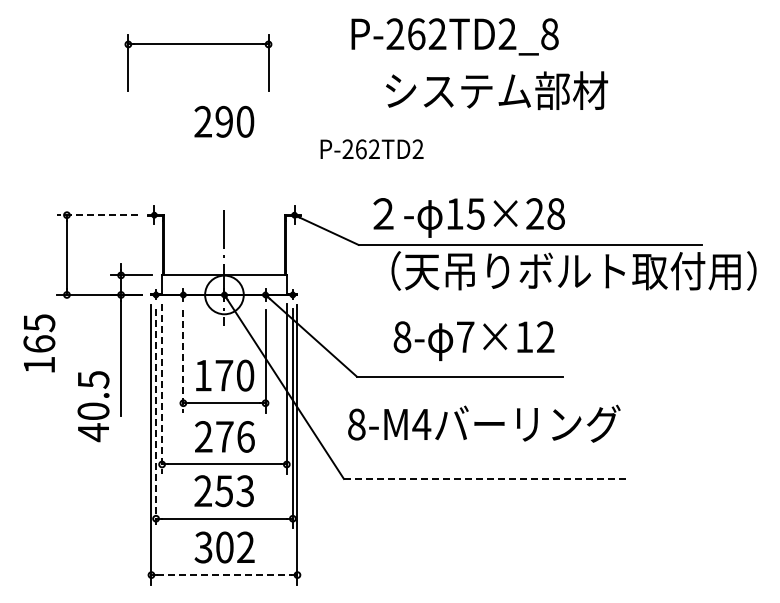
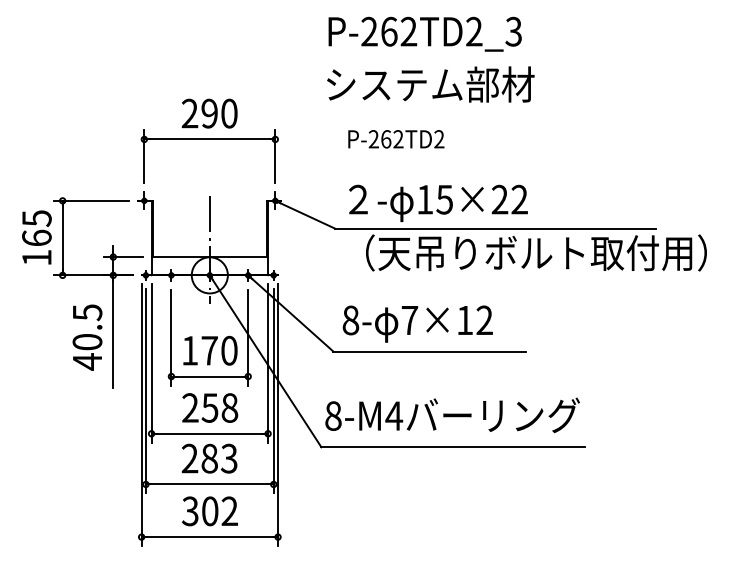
text: (549, 34) -> (513, 32), P-262TD2_8 -> P-262TD2_3
part: (198, 44) -> (209, 139), moved
text: (497, 90) -> (431, 84), moved
text: (371, 149) -> (395, 139), moved
text: (555, 213) -> (519, 199), 15×28 -> 15×22
line: (97, 215) -> (91, 201), dashed -> solid
text: (473, 340) -> (417, 323), moved
text: (39, 343) -> (37, 237), moved
line: (183, 362) -> (171, 338), dashed -> solid
line: (162, 389) -> (151, 363), dashed -> solid
text: (93, 406) -> (87, 337), moved
line: (156, 418) -> (146, 390), dashed -> solid
text: (484, 423) -> (452, 415), moved
text: (234, 436) -> (219, 407), 276 -> 258
line: (484, 478) -> (452, 446), dashed -> solid
text: (224, 490) -> (209, 458), 253 -> 283
line: (224, 575) -> (209, 537), dashed -> solid

